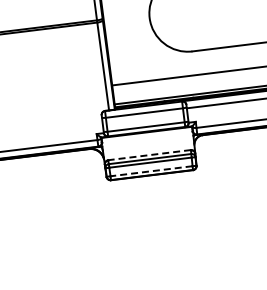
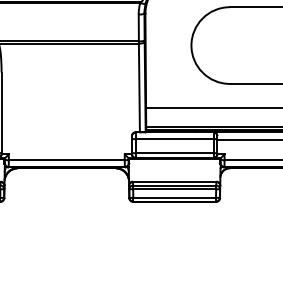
line: (149, 155) -> (174, 181), dashed -> solid
line: (151, 170) -> (174, 197), dashed -> solid

